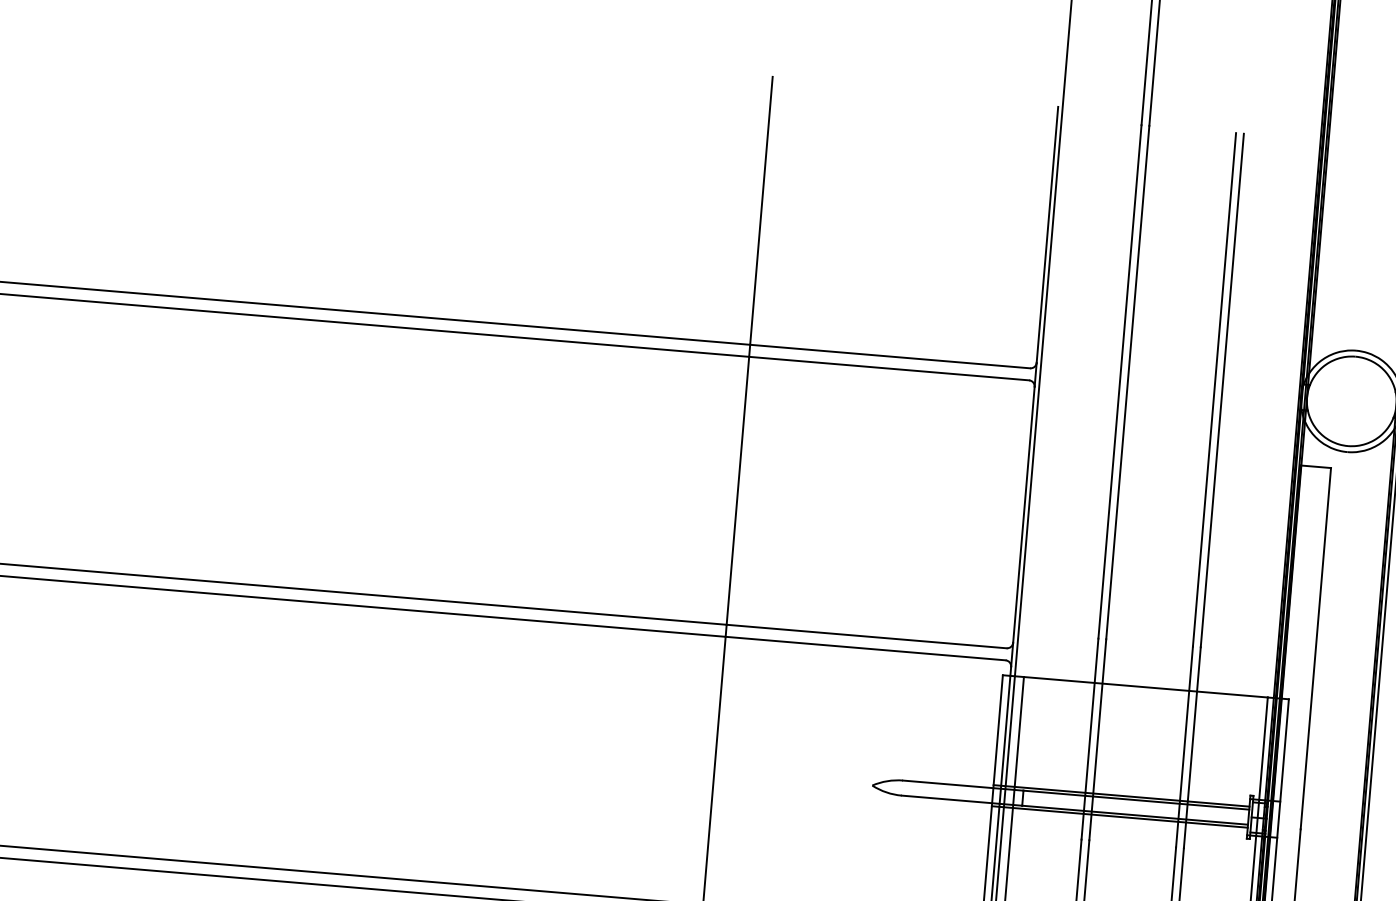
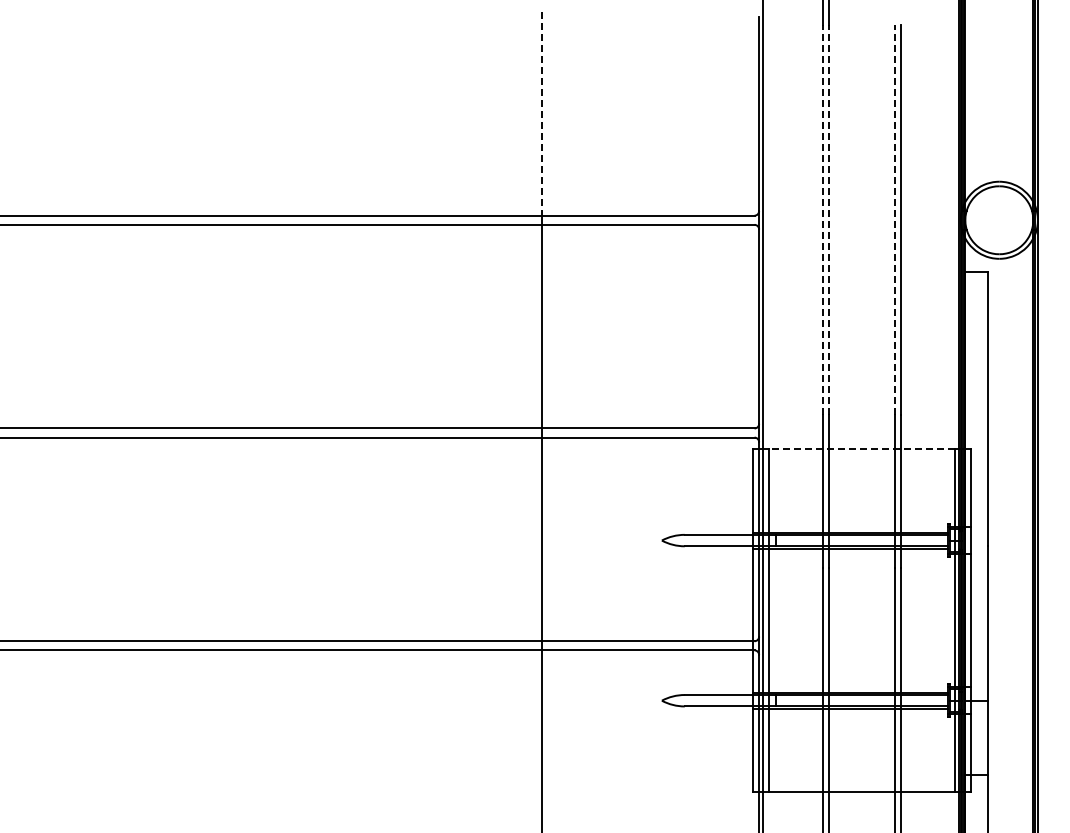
line: (761, 210) -> (541, 113), solid -> dashed
line: (1120, 380) -> (823, 219), solid -> dashed
line: (1128, 381) -> (829, 219), solid -> dashed
line: (1215, 388) -> (895, 219), solid -> dashed
line: (1146, 687) -> (862, 449), solid -> dashed

